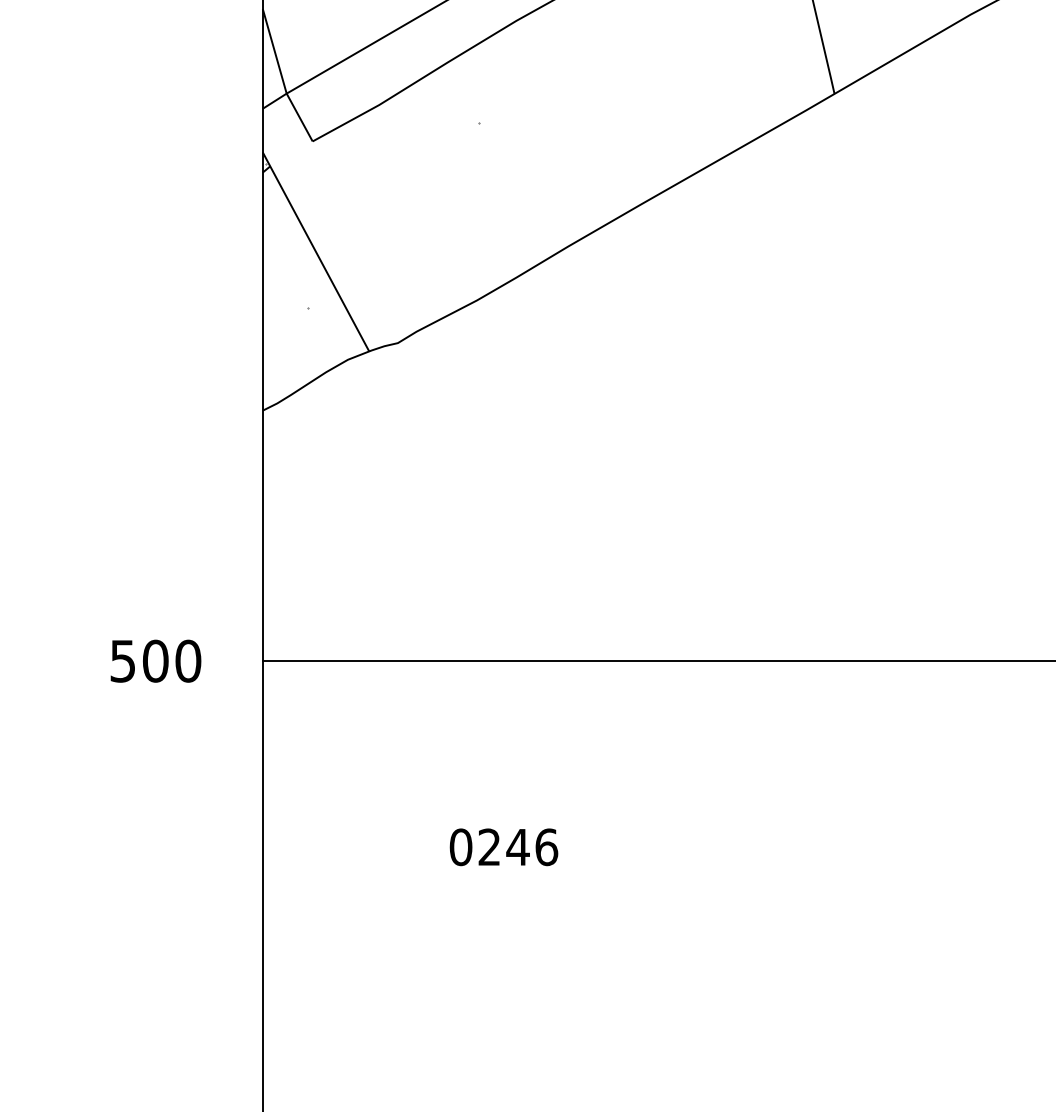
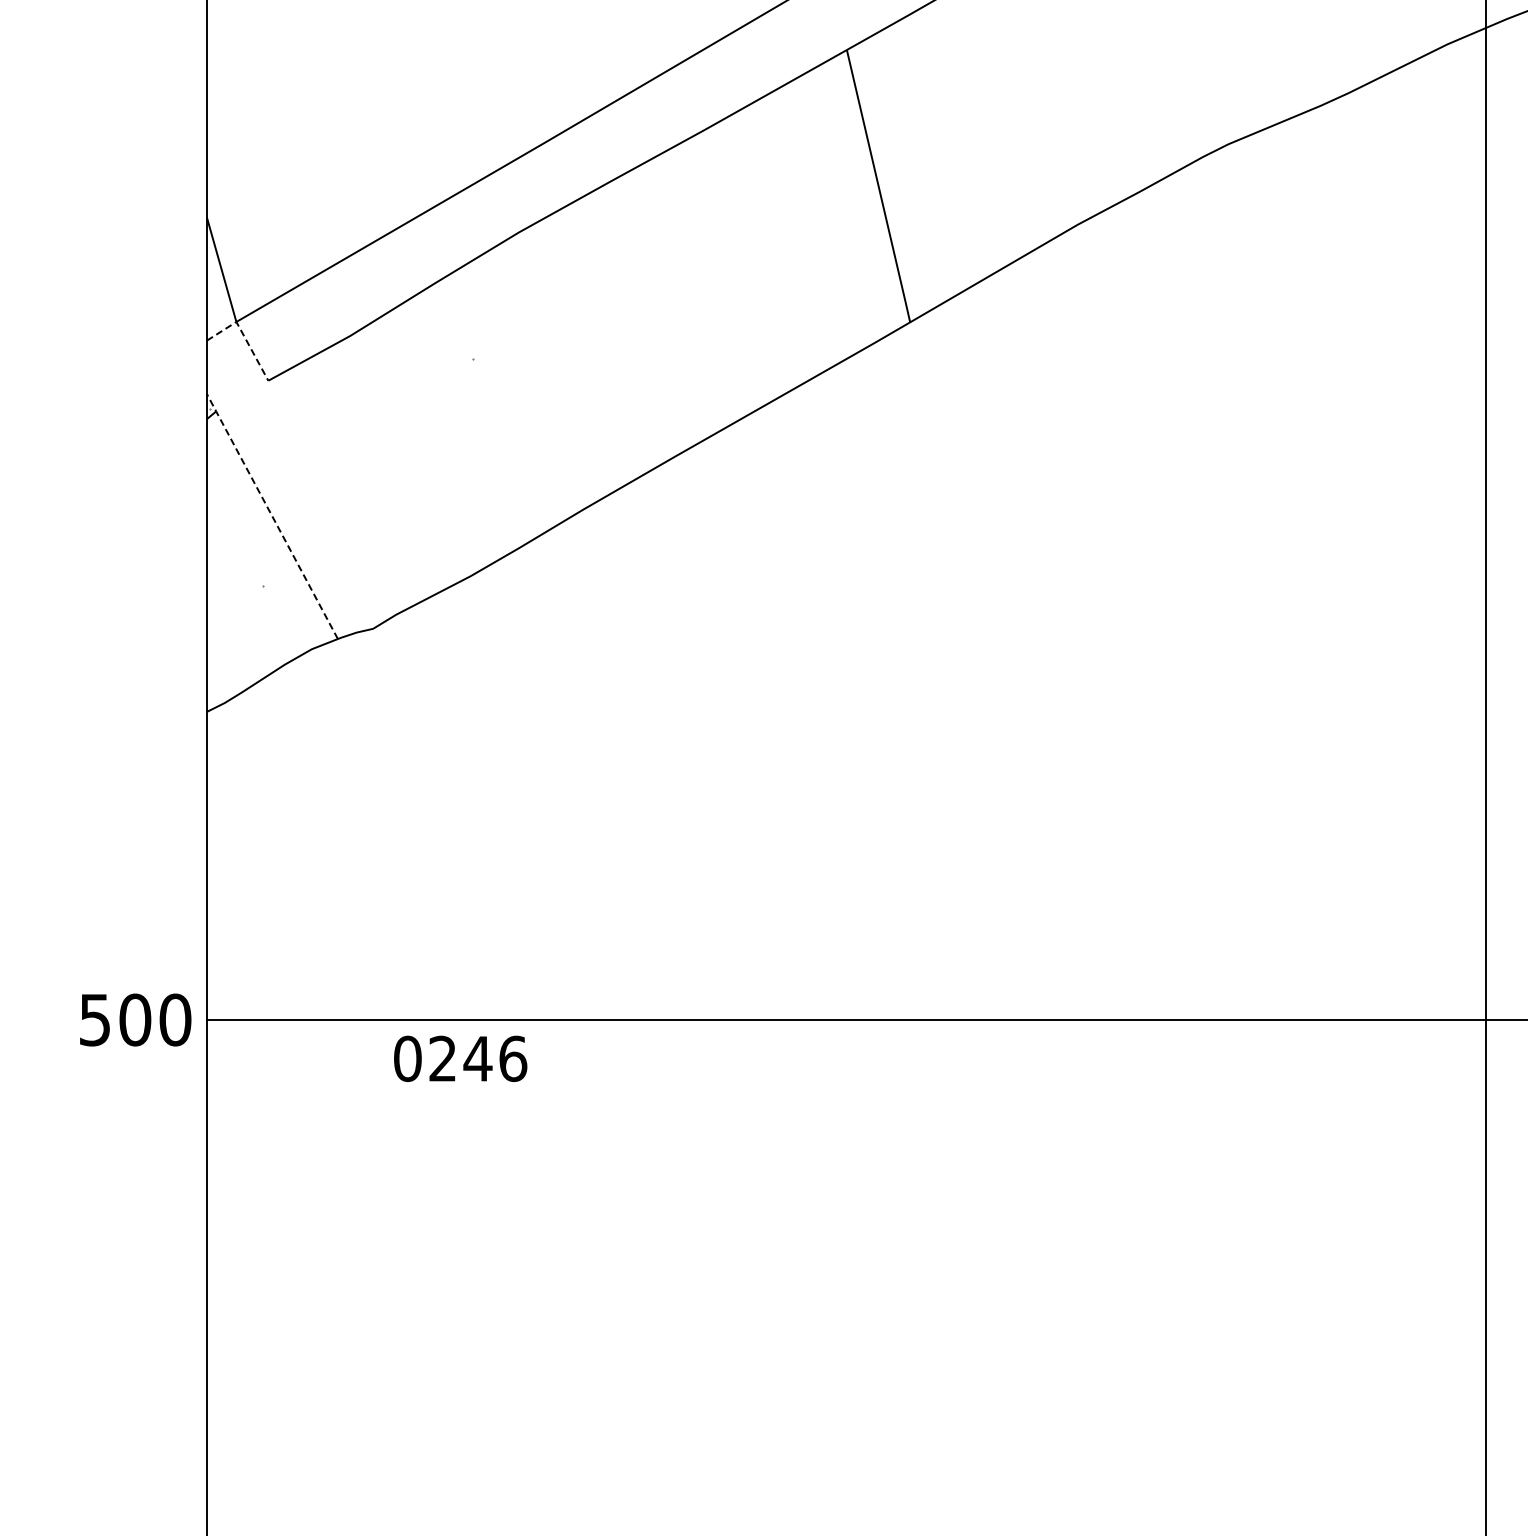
line: (293, 105) -> (244, 336), solid -> dashed
line: (316, 251) -> (272, 516), solid -> dashed
text: (155, 660) -> (135, 1019), moved
text: (503, 847) -> (460, 1058), moved

